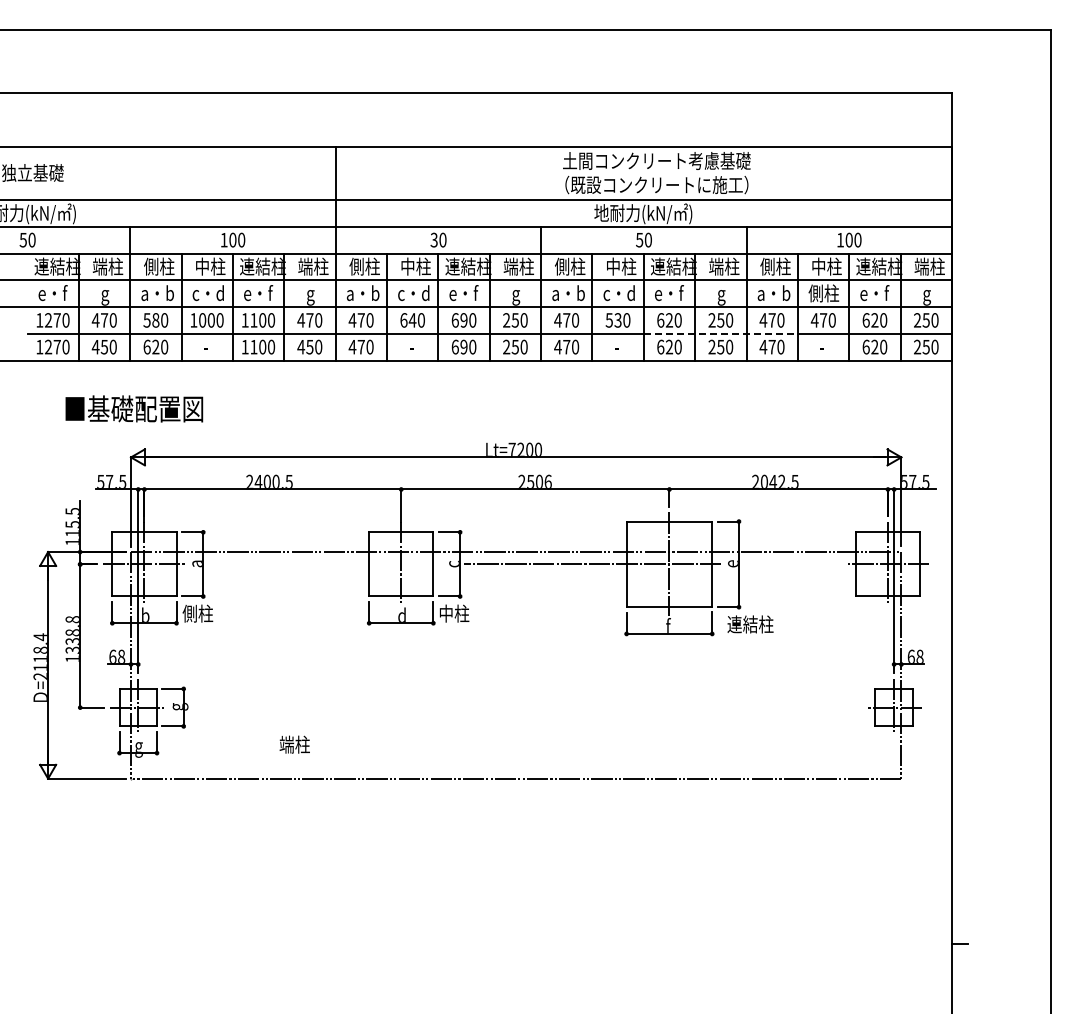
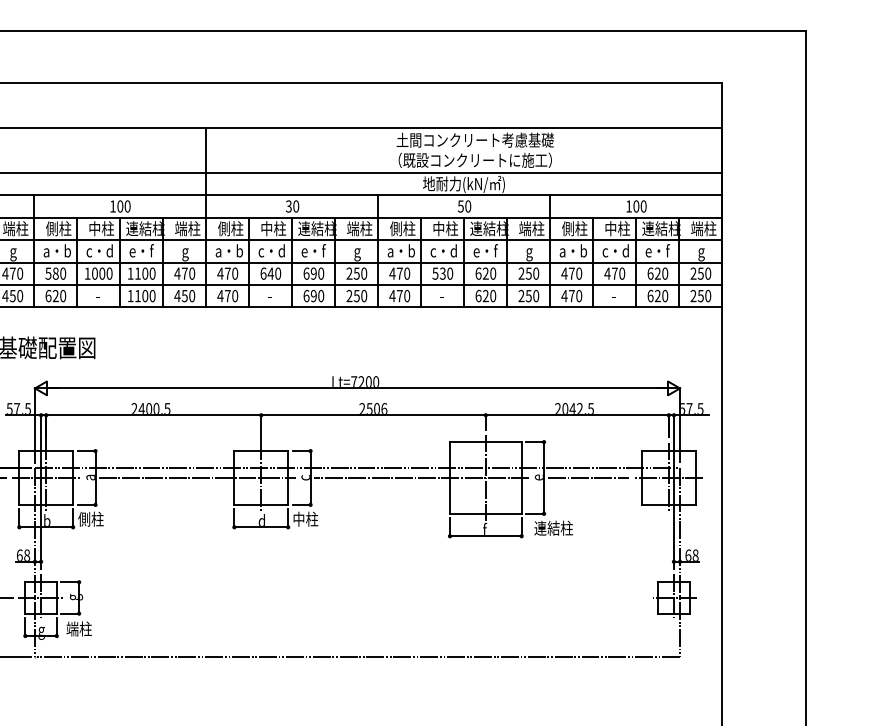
text: (824, 293) -> (615, 251), 側柱 -> c・d
line: (721, 333) -> (529, 284), dashed -> solid
line: (324, 564) -> (197, 478), added
line: (791, 564) -> (588, 478), added
text: (294, 744) -> (78, 628), moved

